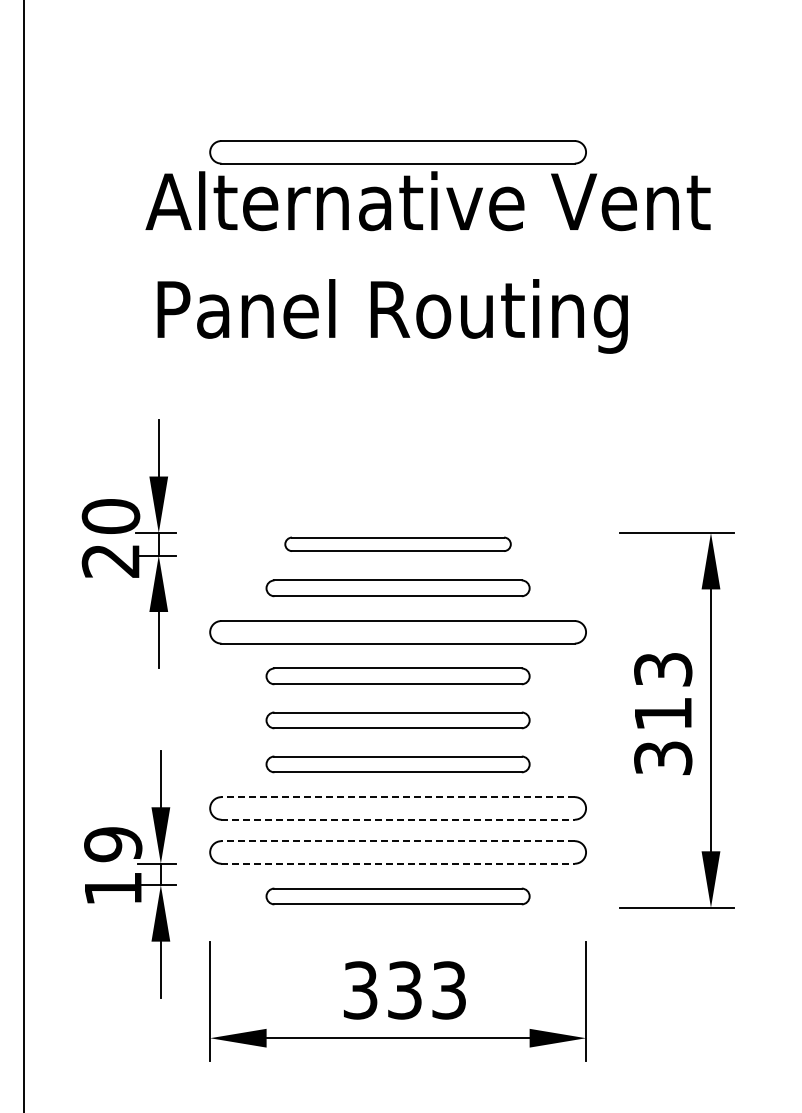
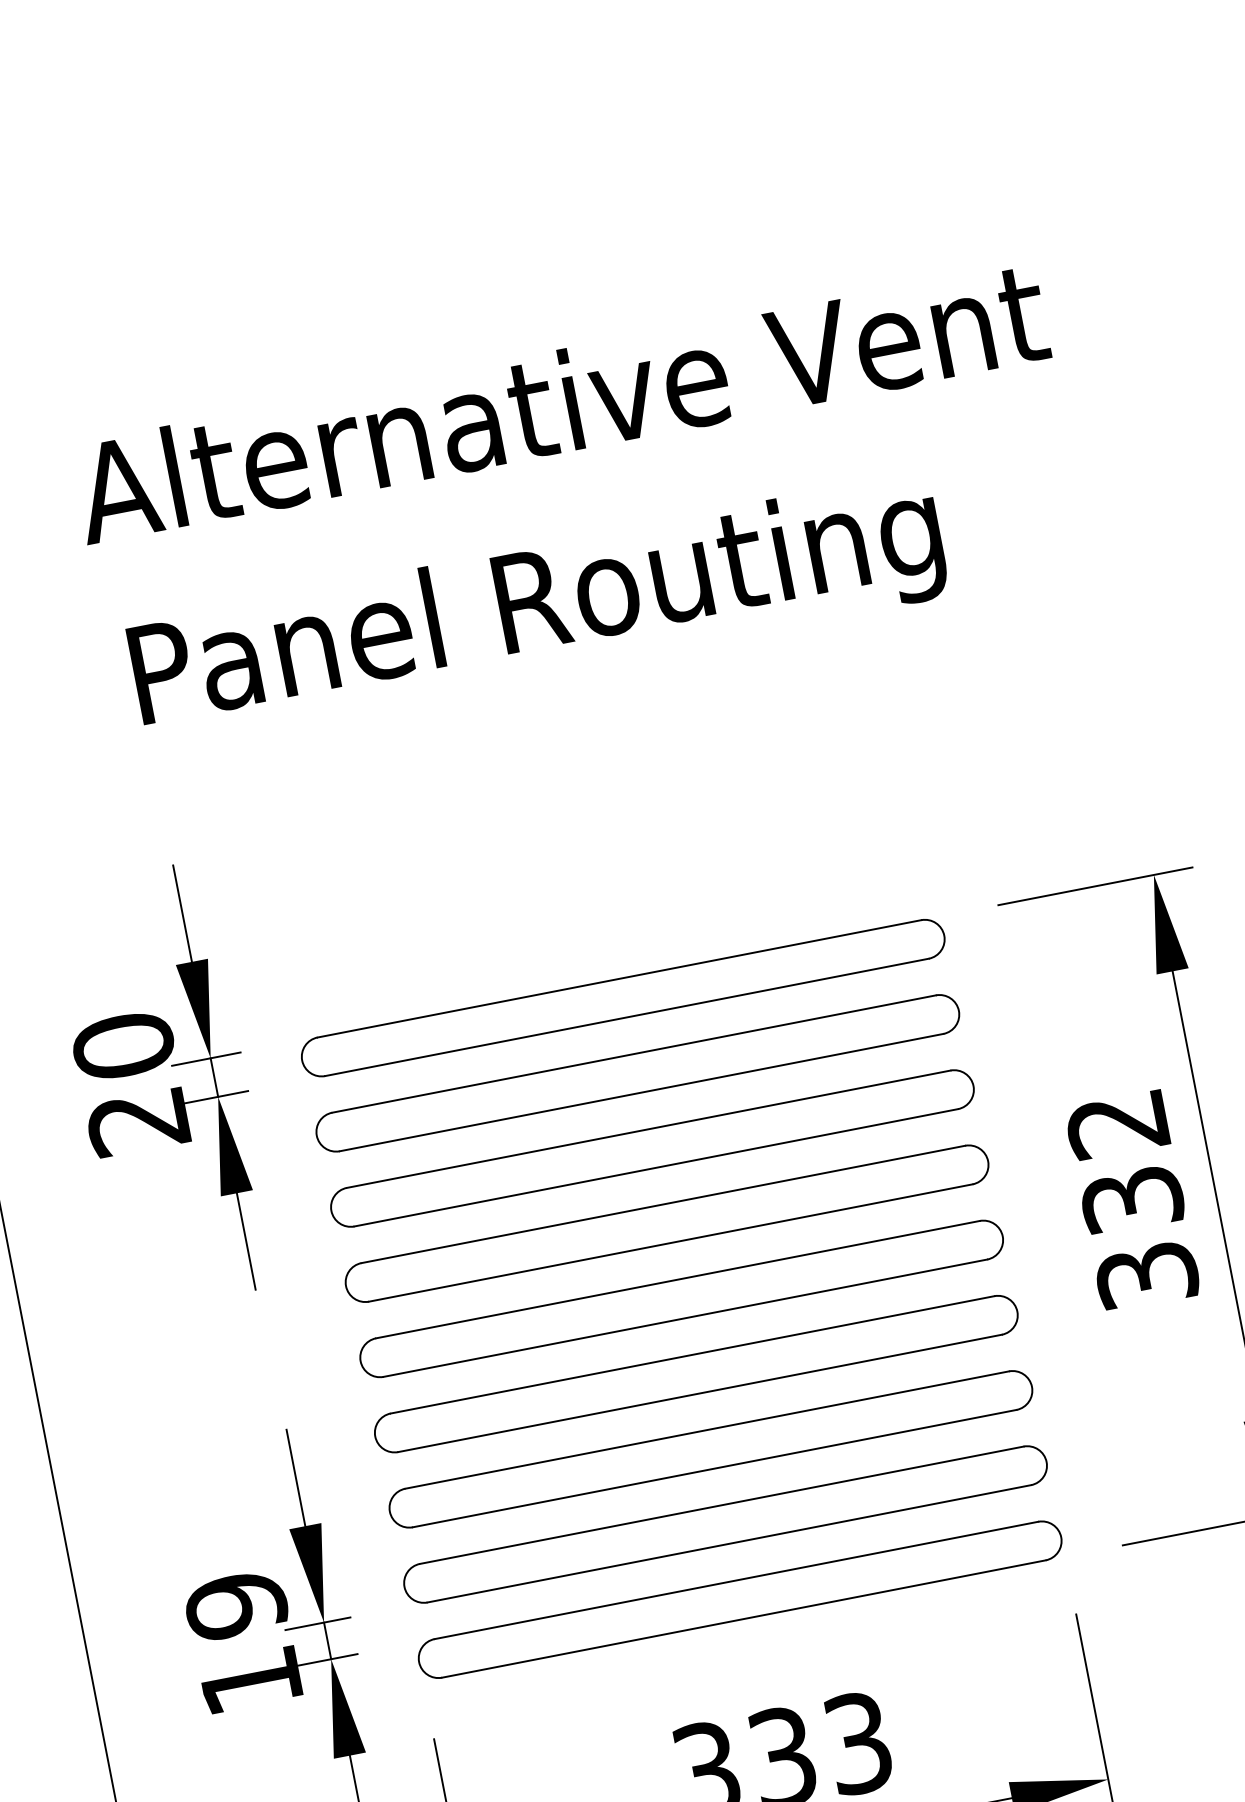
part: (397, 152) -> (492, 329), removed
part: (397, 544) -> (622, 998), size x1.67
part: (397, 588) -> (636, 1073), size x1.43
part: (397, 676) -> (666, 1224), size x1.43
text: (663, 691) -> (1125, 1161), 313 -> 332
part: (397, 720) -> (680, 1299), size x1.43
part: (397, 764) -> (695, 1374), size x1.43
line: (398, 797) -> (707, 1430), dashed -> solid
line: (398, 819) -> (715, 1468), dashed -> solid
line: (398, 841) -> (722, 1505), dashed -> solid
line: (398, 863) -> (729, 1543), dashed -> solid
part: (397, 896) -> (739, 1599), size x1.43

